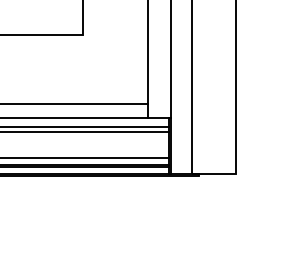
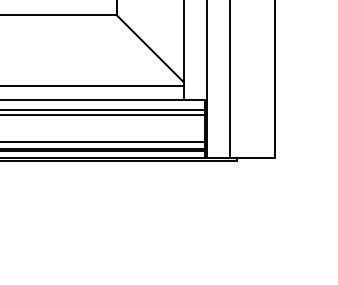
line: (114, 67) -> (149, 48), added

